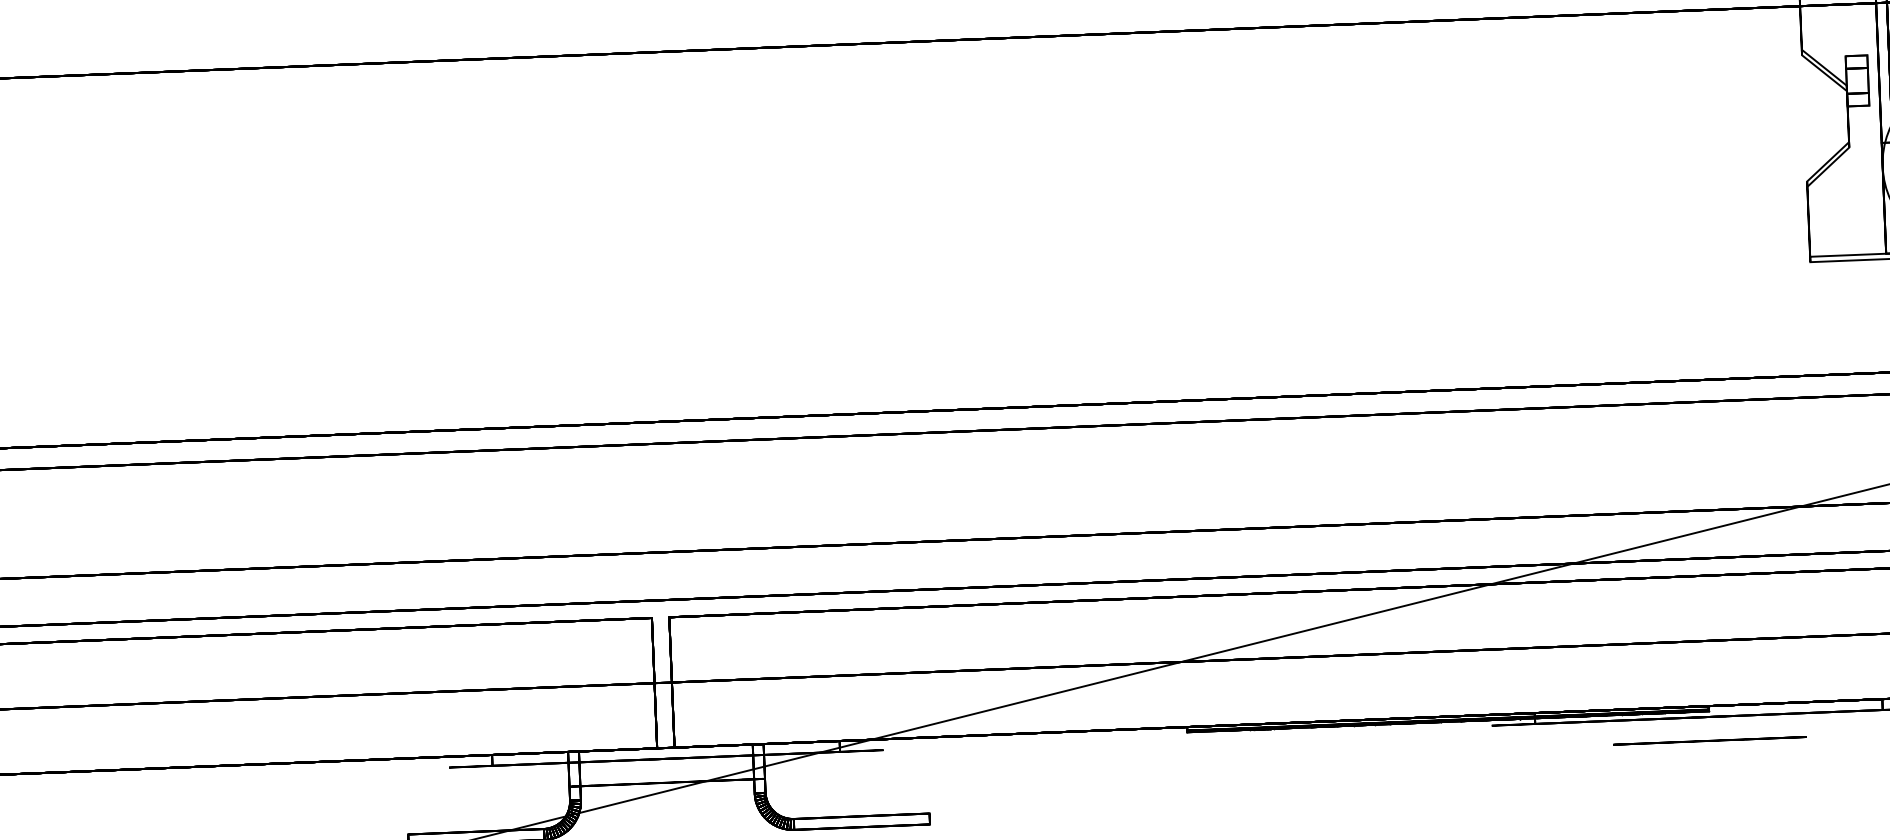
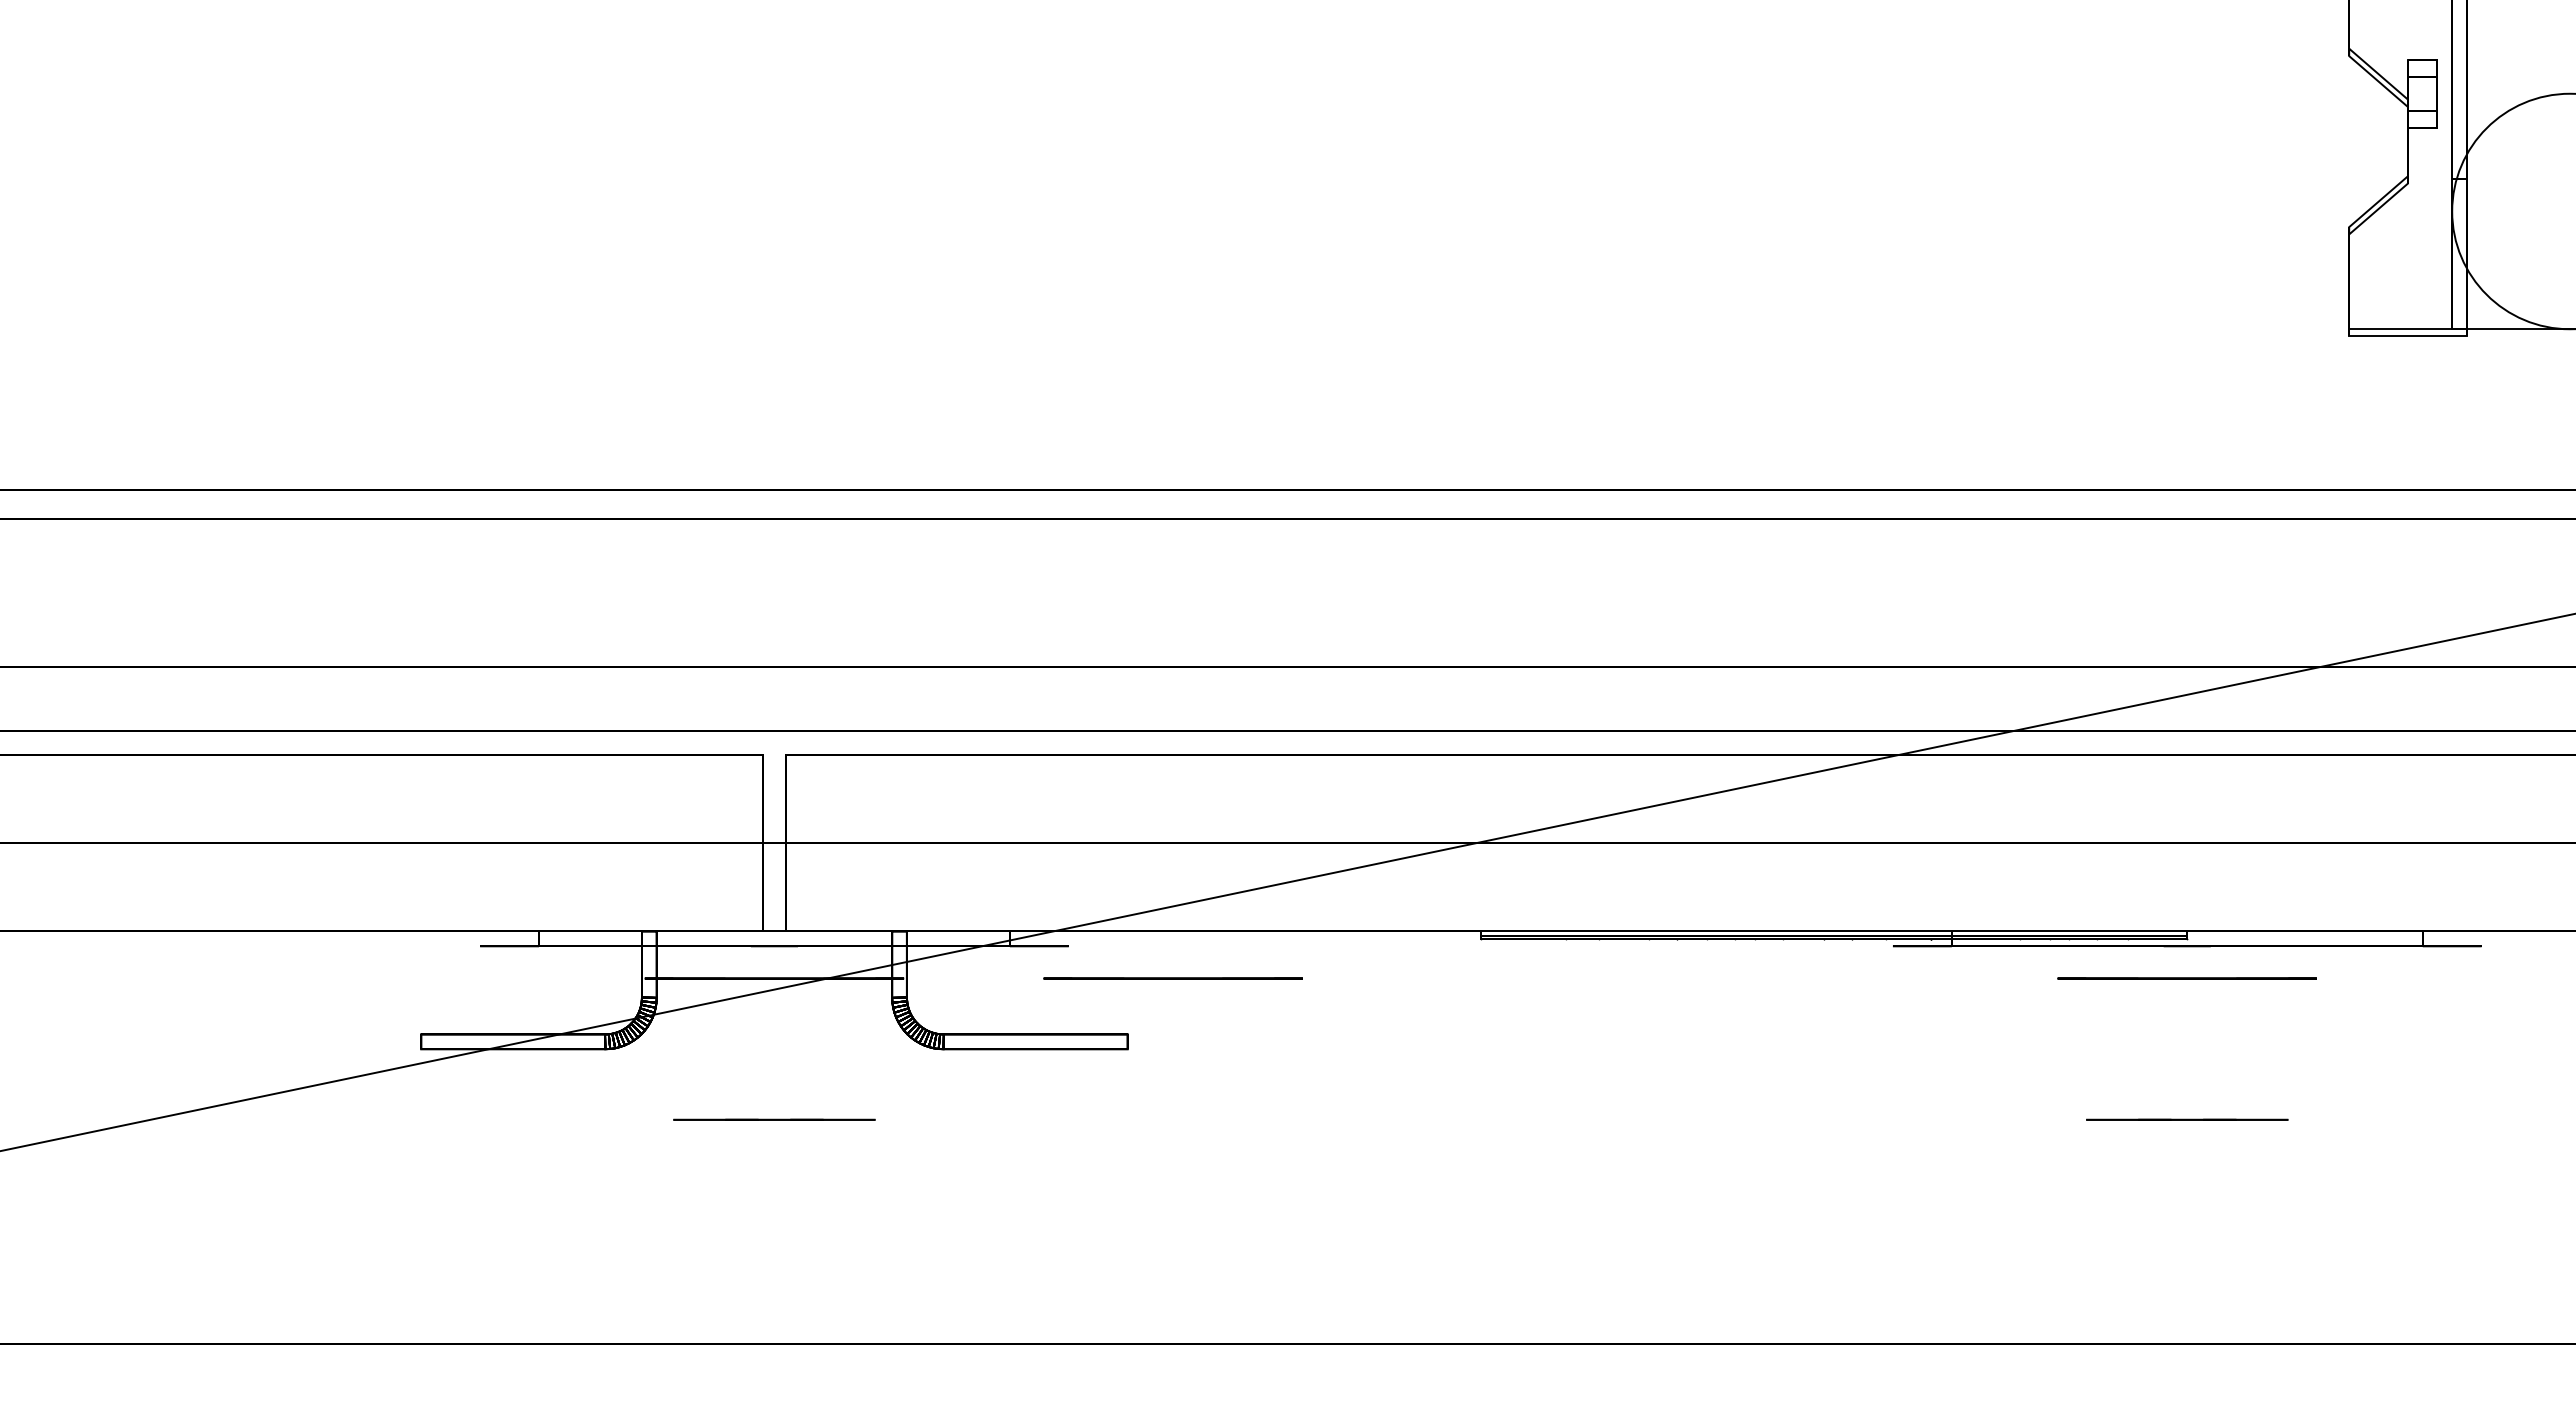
line: (961, 770) -> (1172, 978), added

